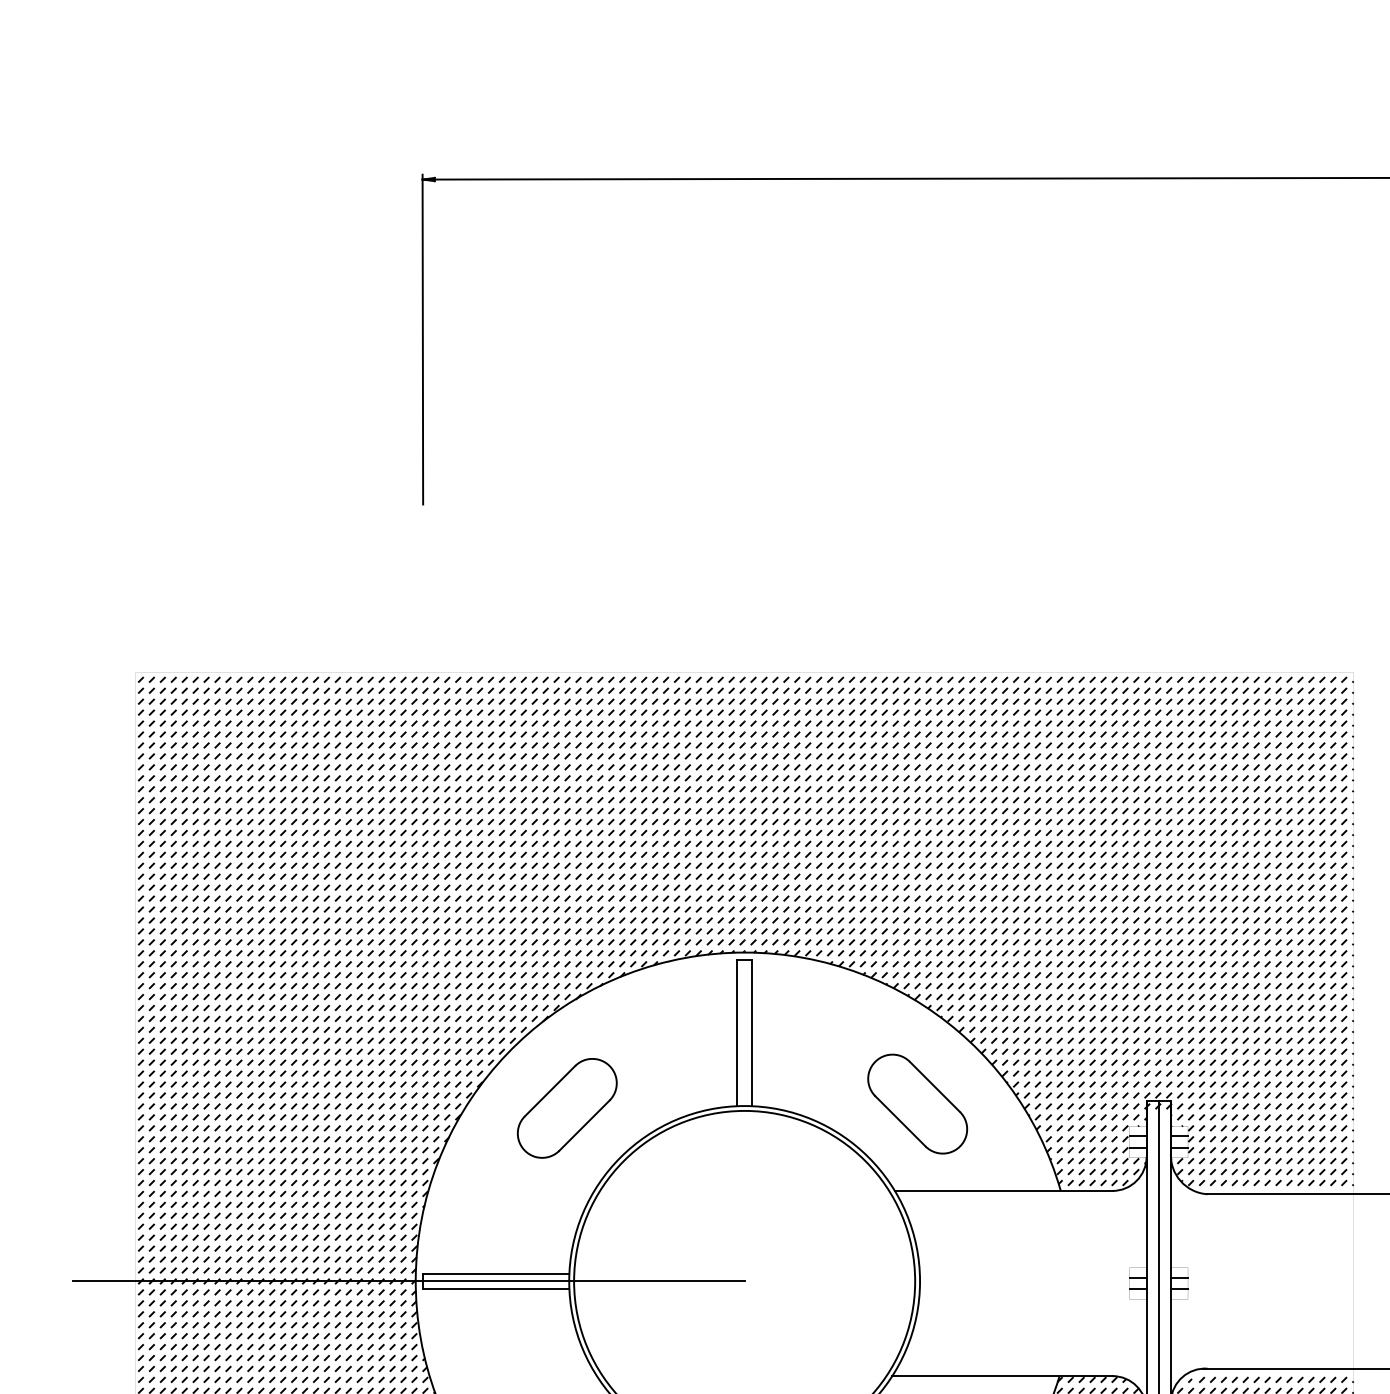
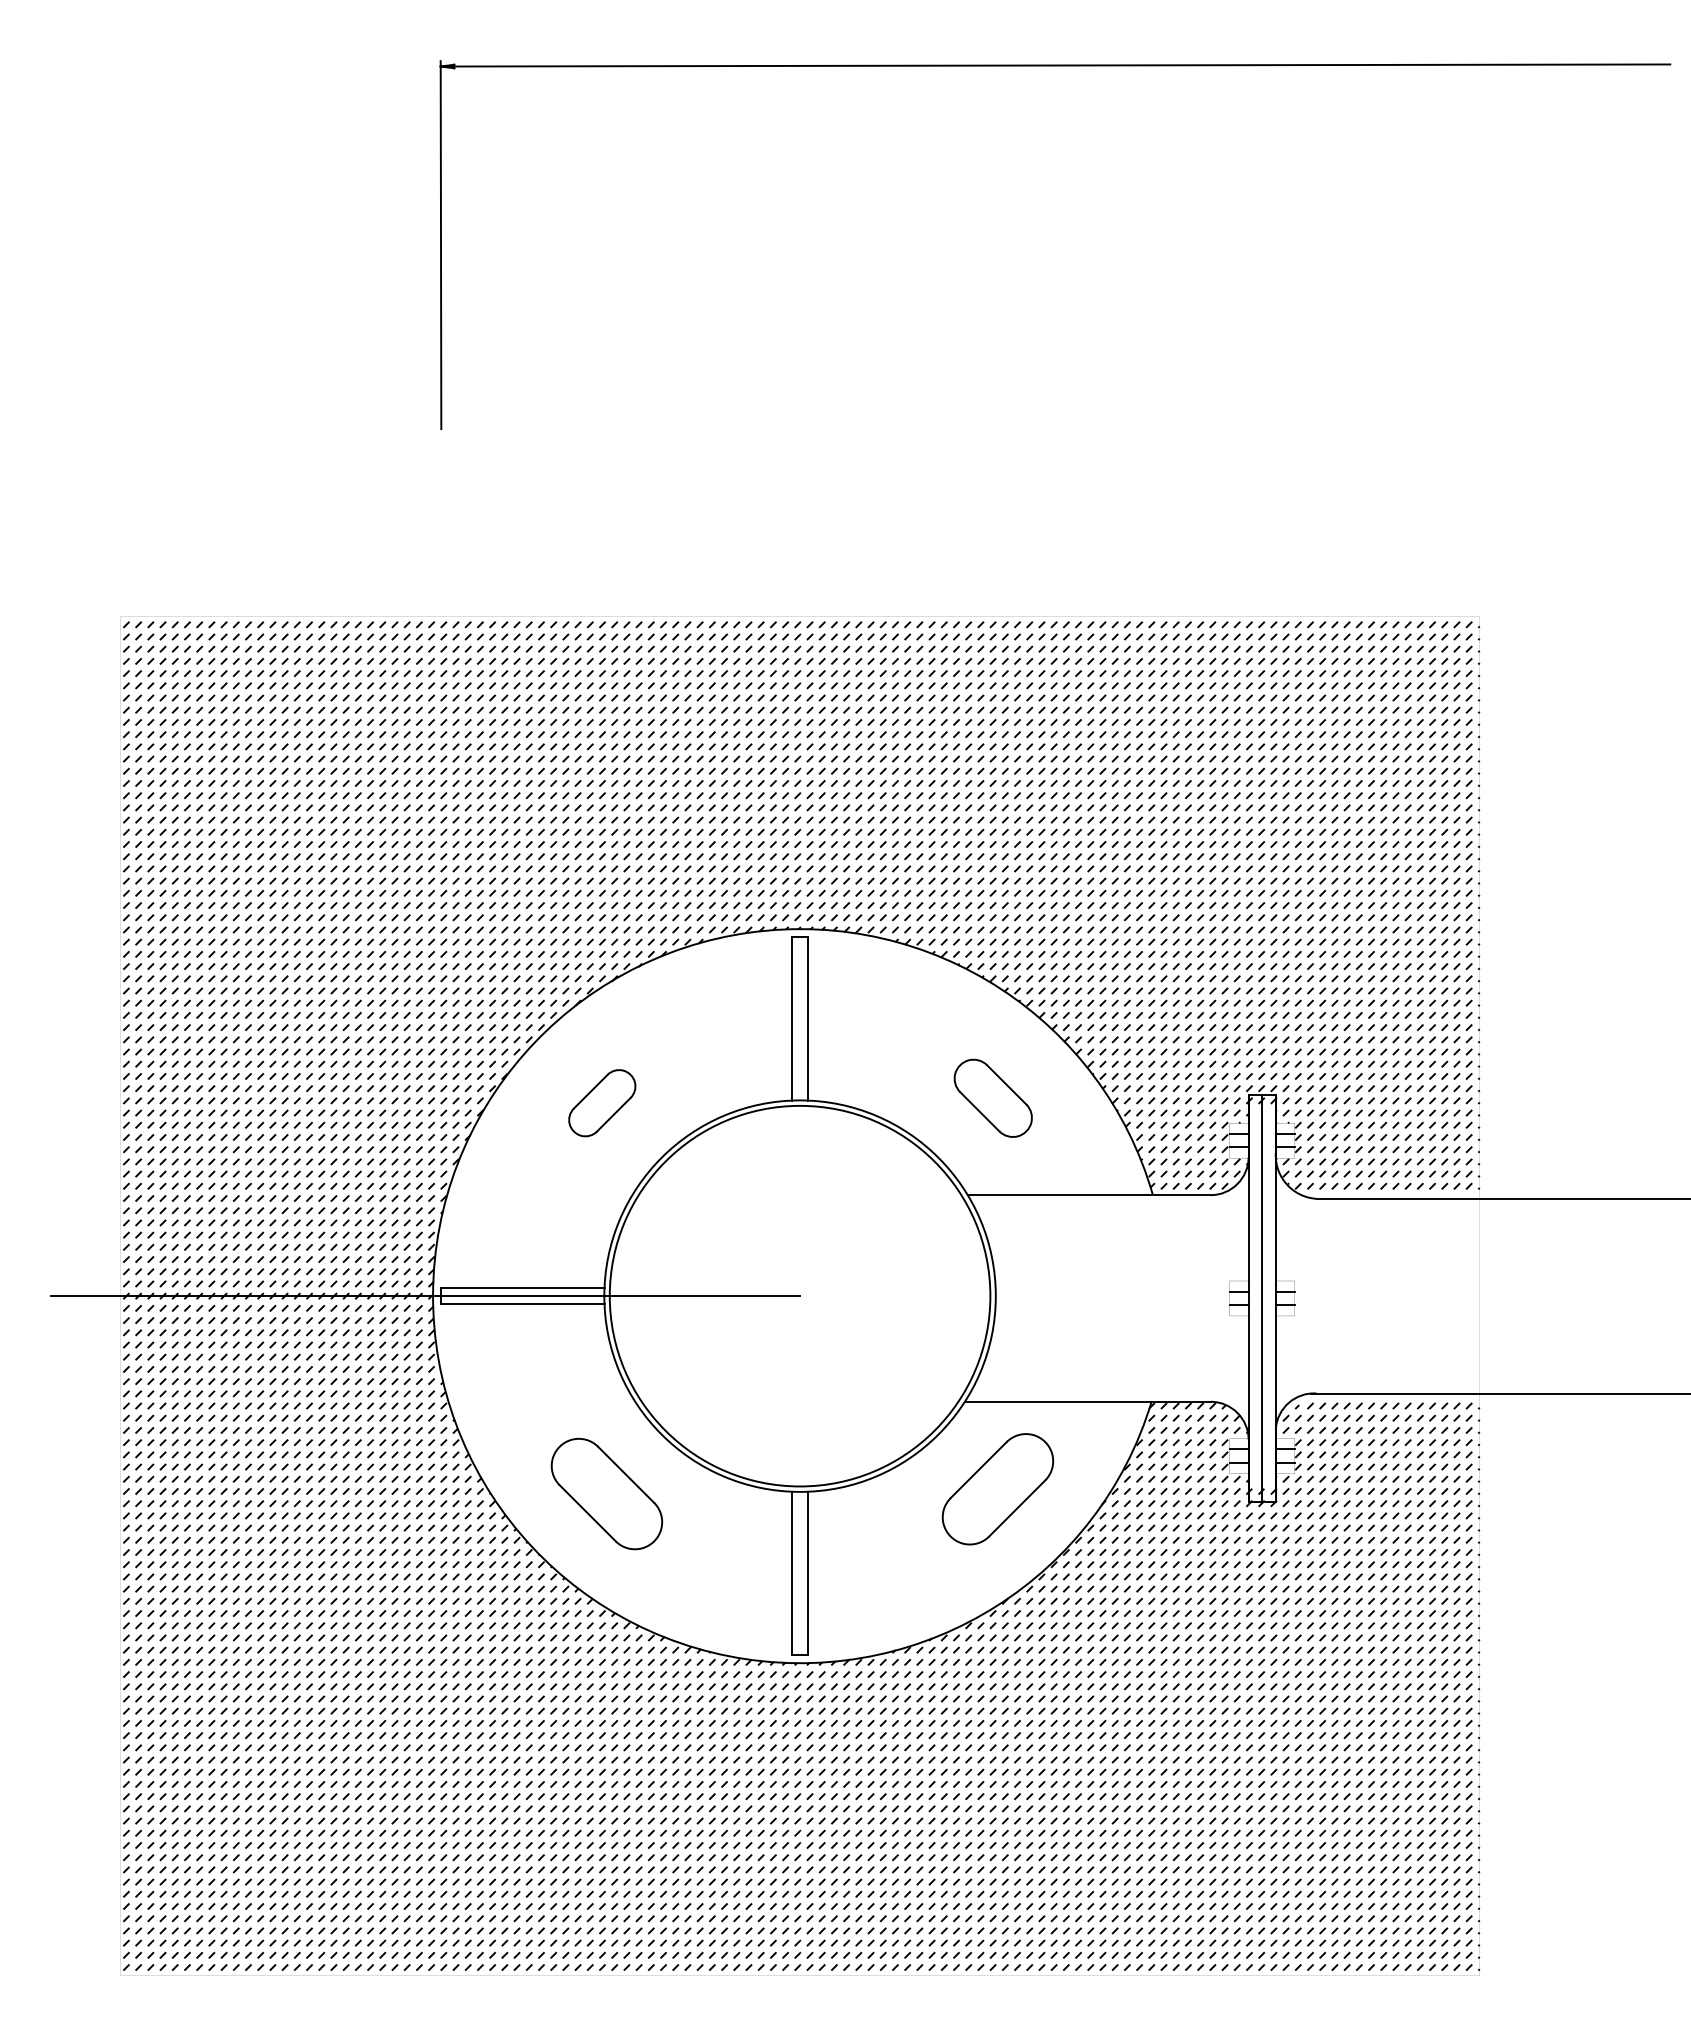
part: (917, 1104) -> (993, 1098), size x0.7
part: (567, 1108) -> (602, 1103), size x0.6

